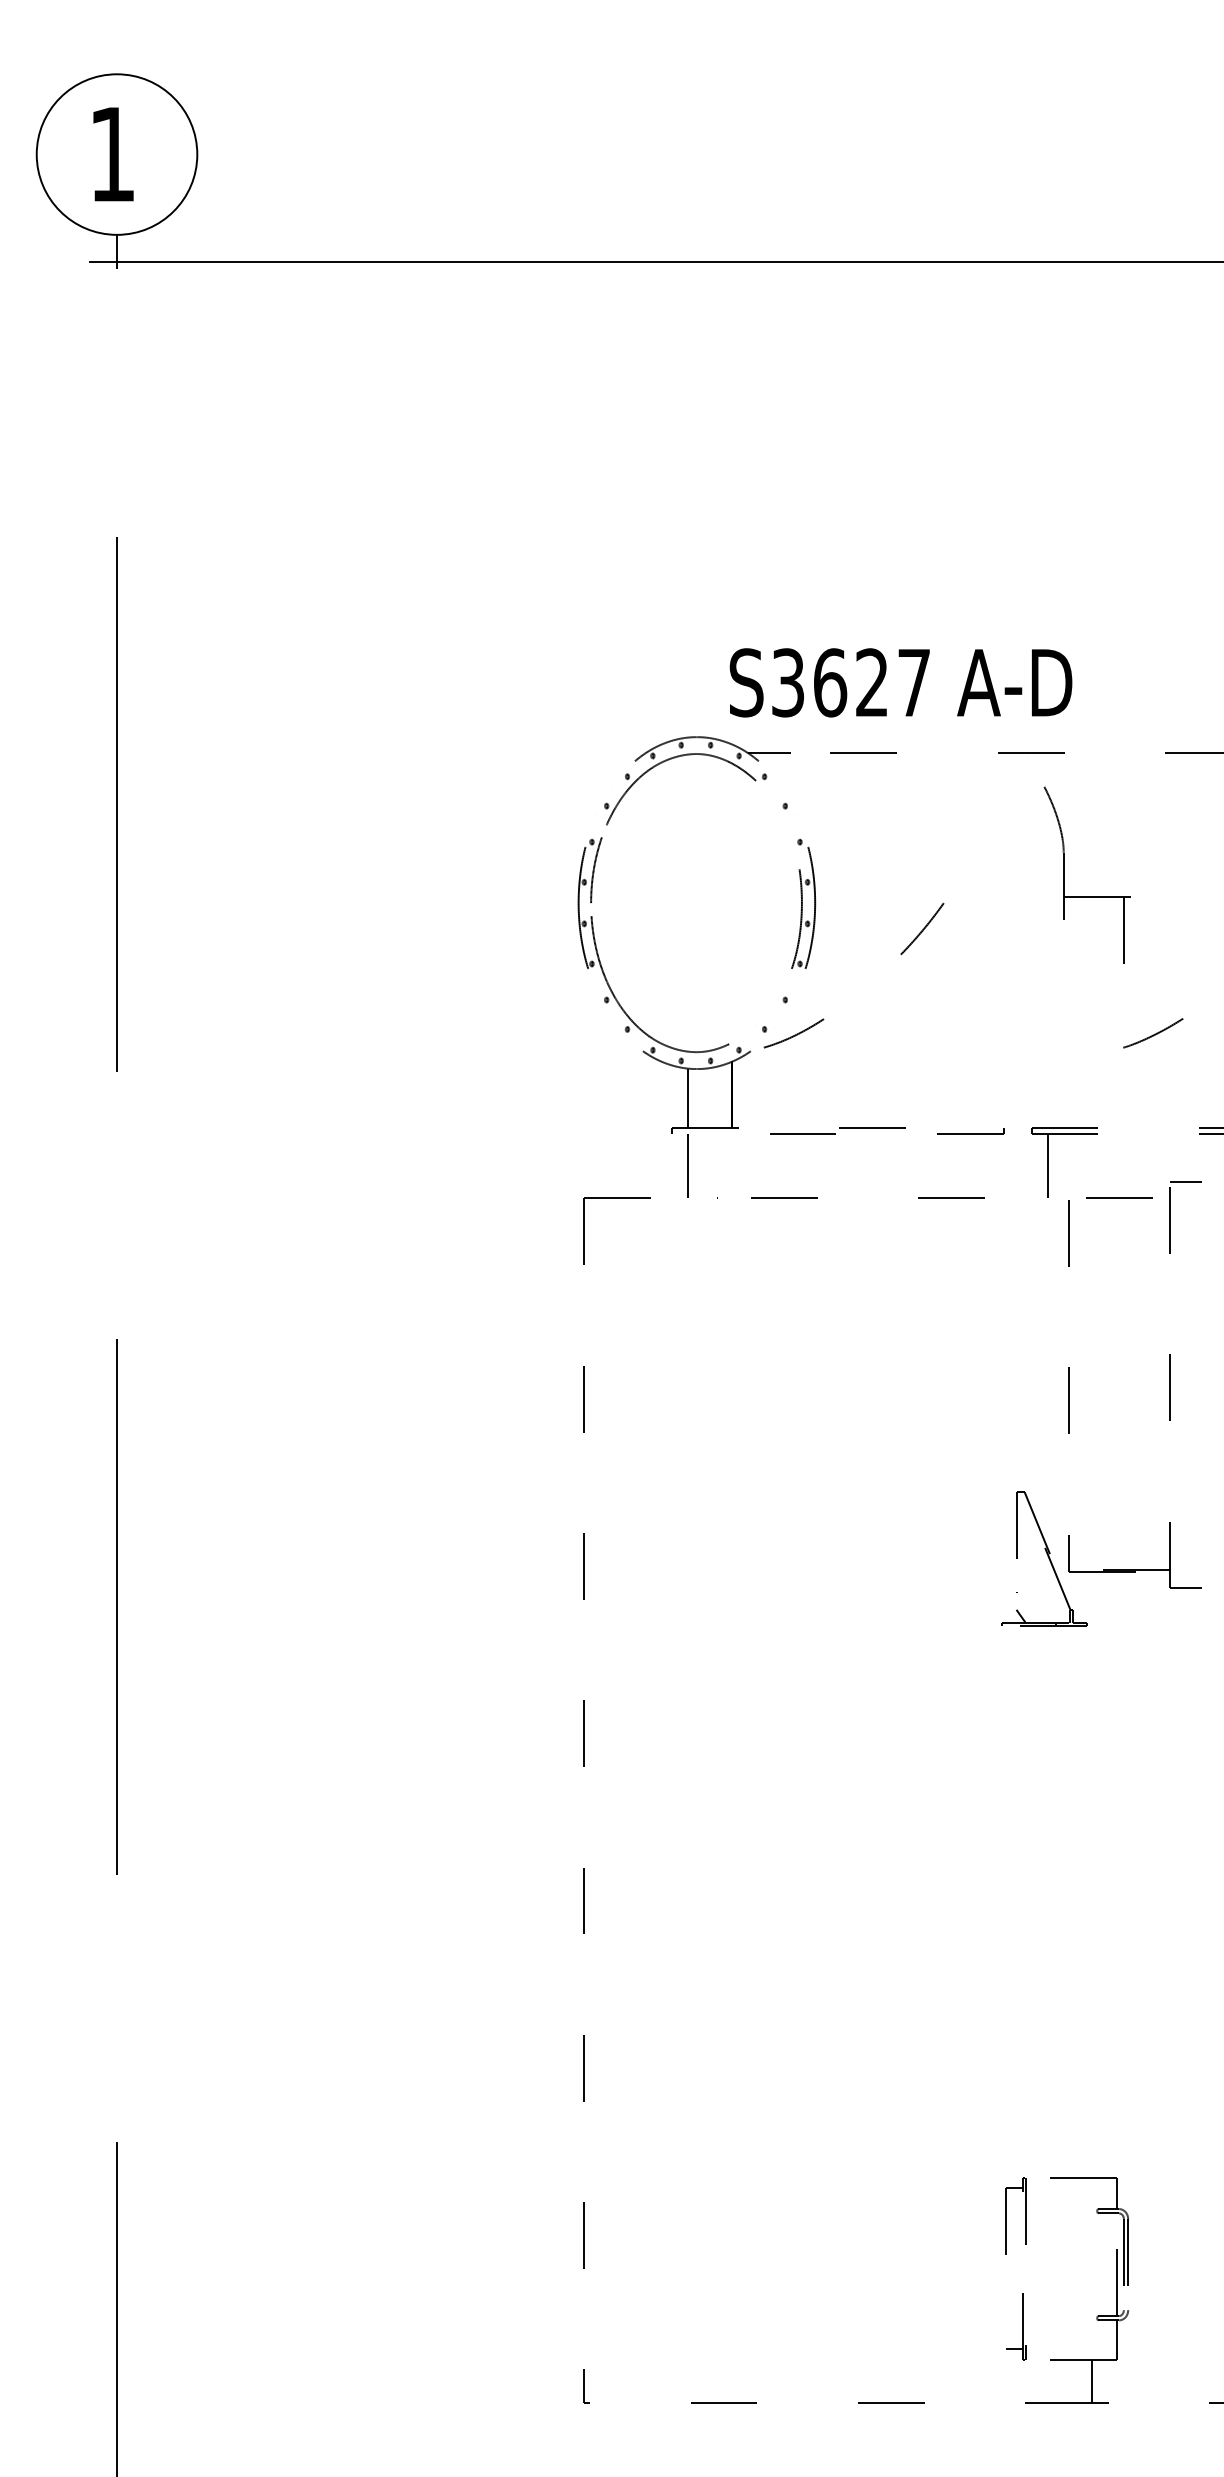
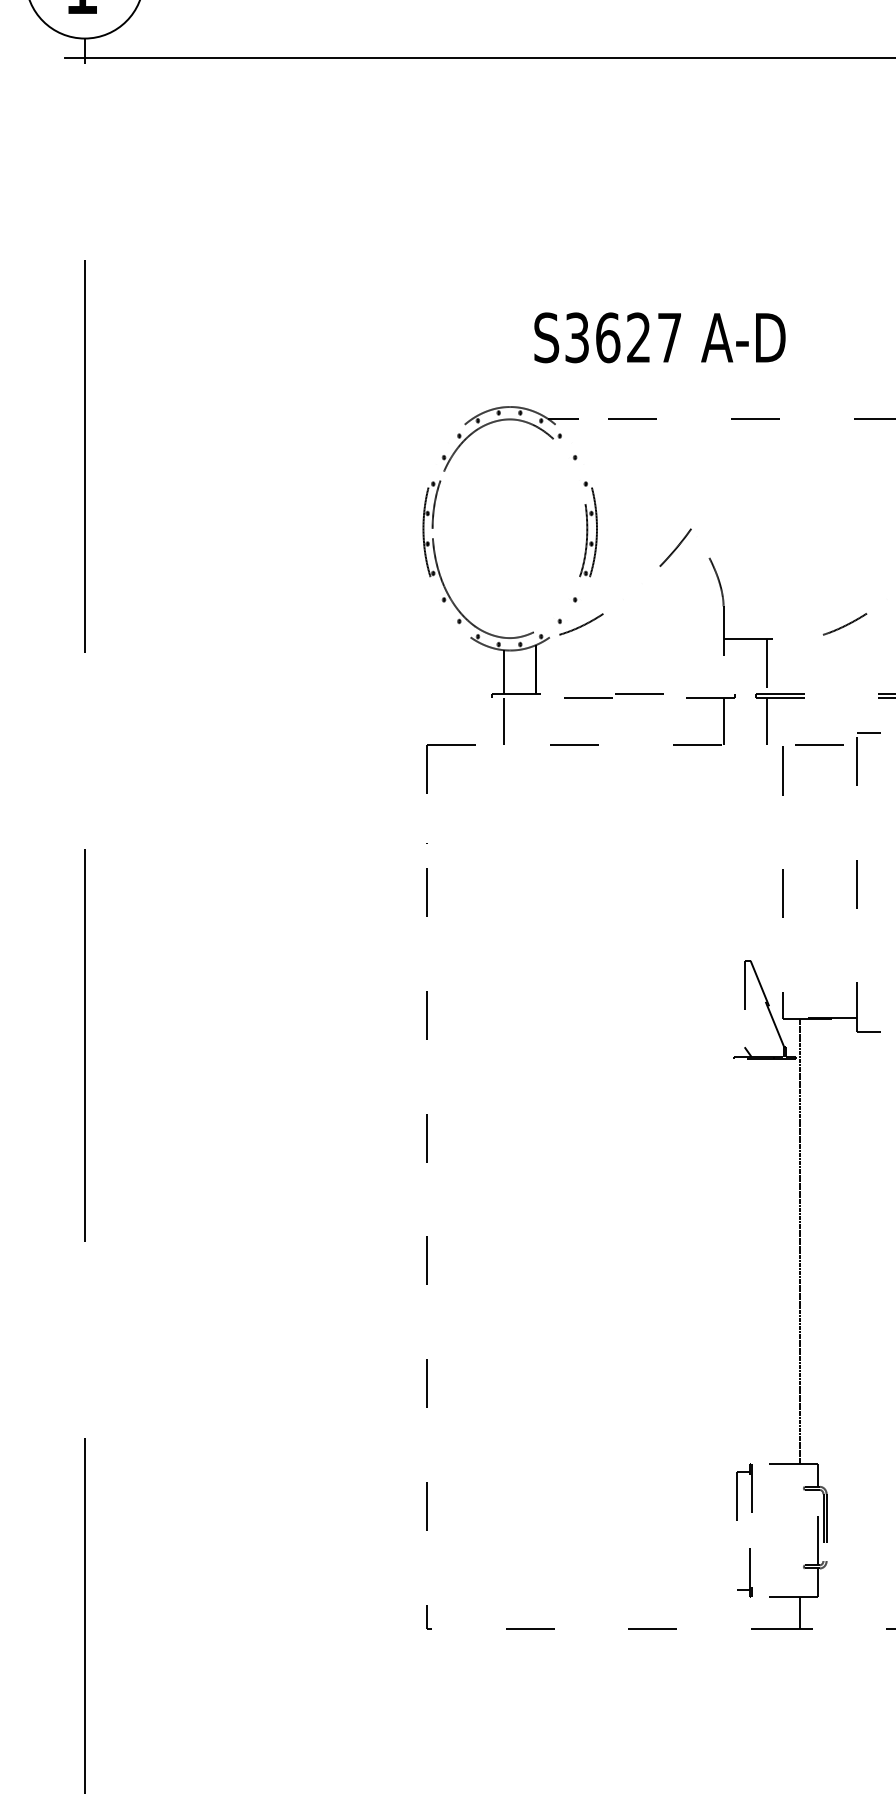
text: (900, 682) -> (659, 337), moved
part: (1064, 874) -> (724, 622), moved
line: (987, 1166) -> (723, 721), added
line: (1092, 1874) -> (800, 1241), added

